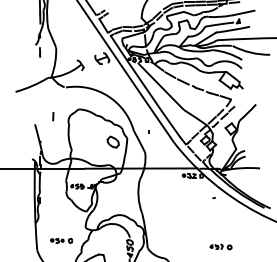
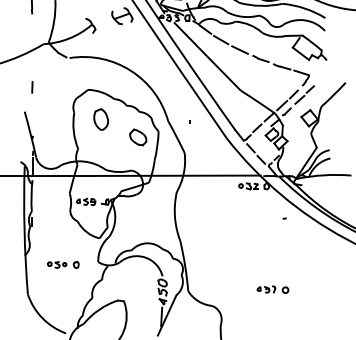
line: (53, 116) -> (32, 87), moved
part: (87, 129) -> (100, 119), added
part: (61, 240) -> (63, 264), moved
part: (220, 246) -> (272, 288), moved

